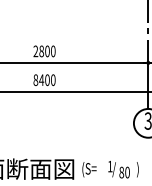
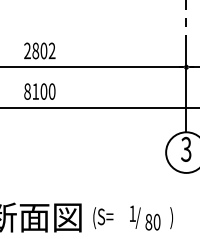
text: (53, 51) -> (52, 51), 2800 -> 2802
text: (41, 79) -> (35, 90), 8400 -> 8100

